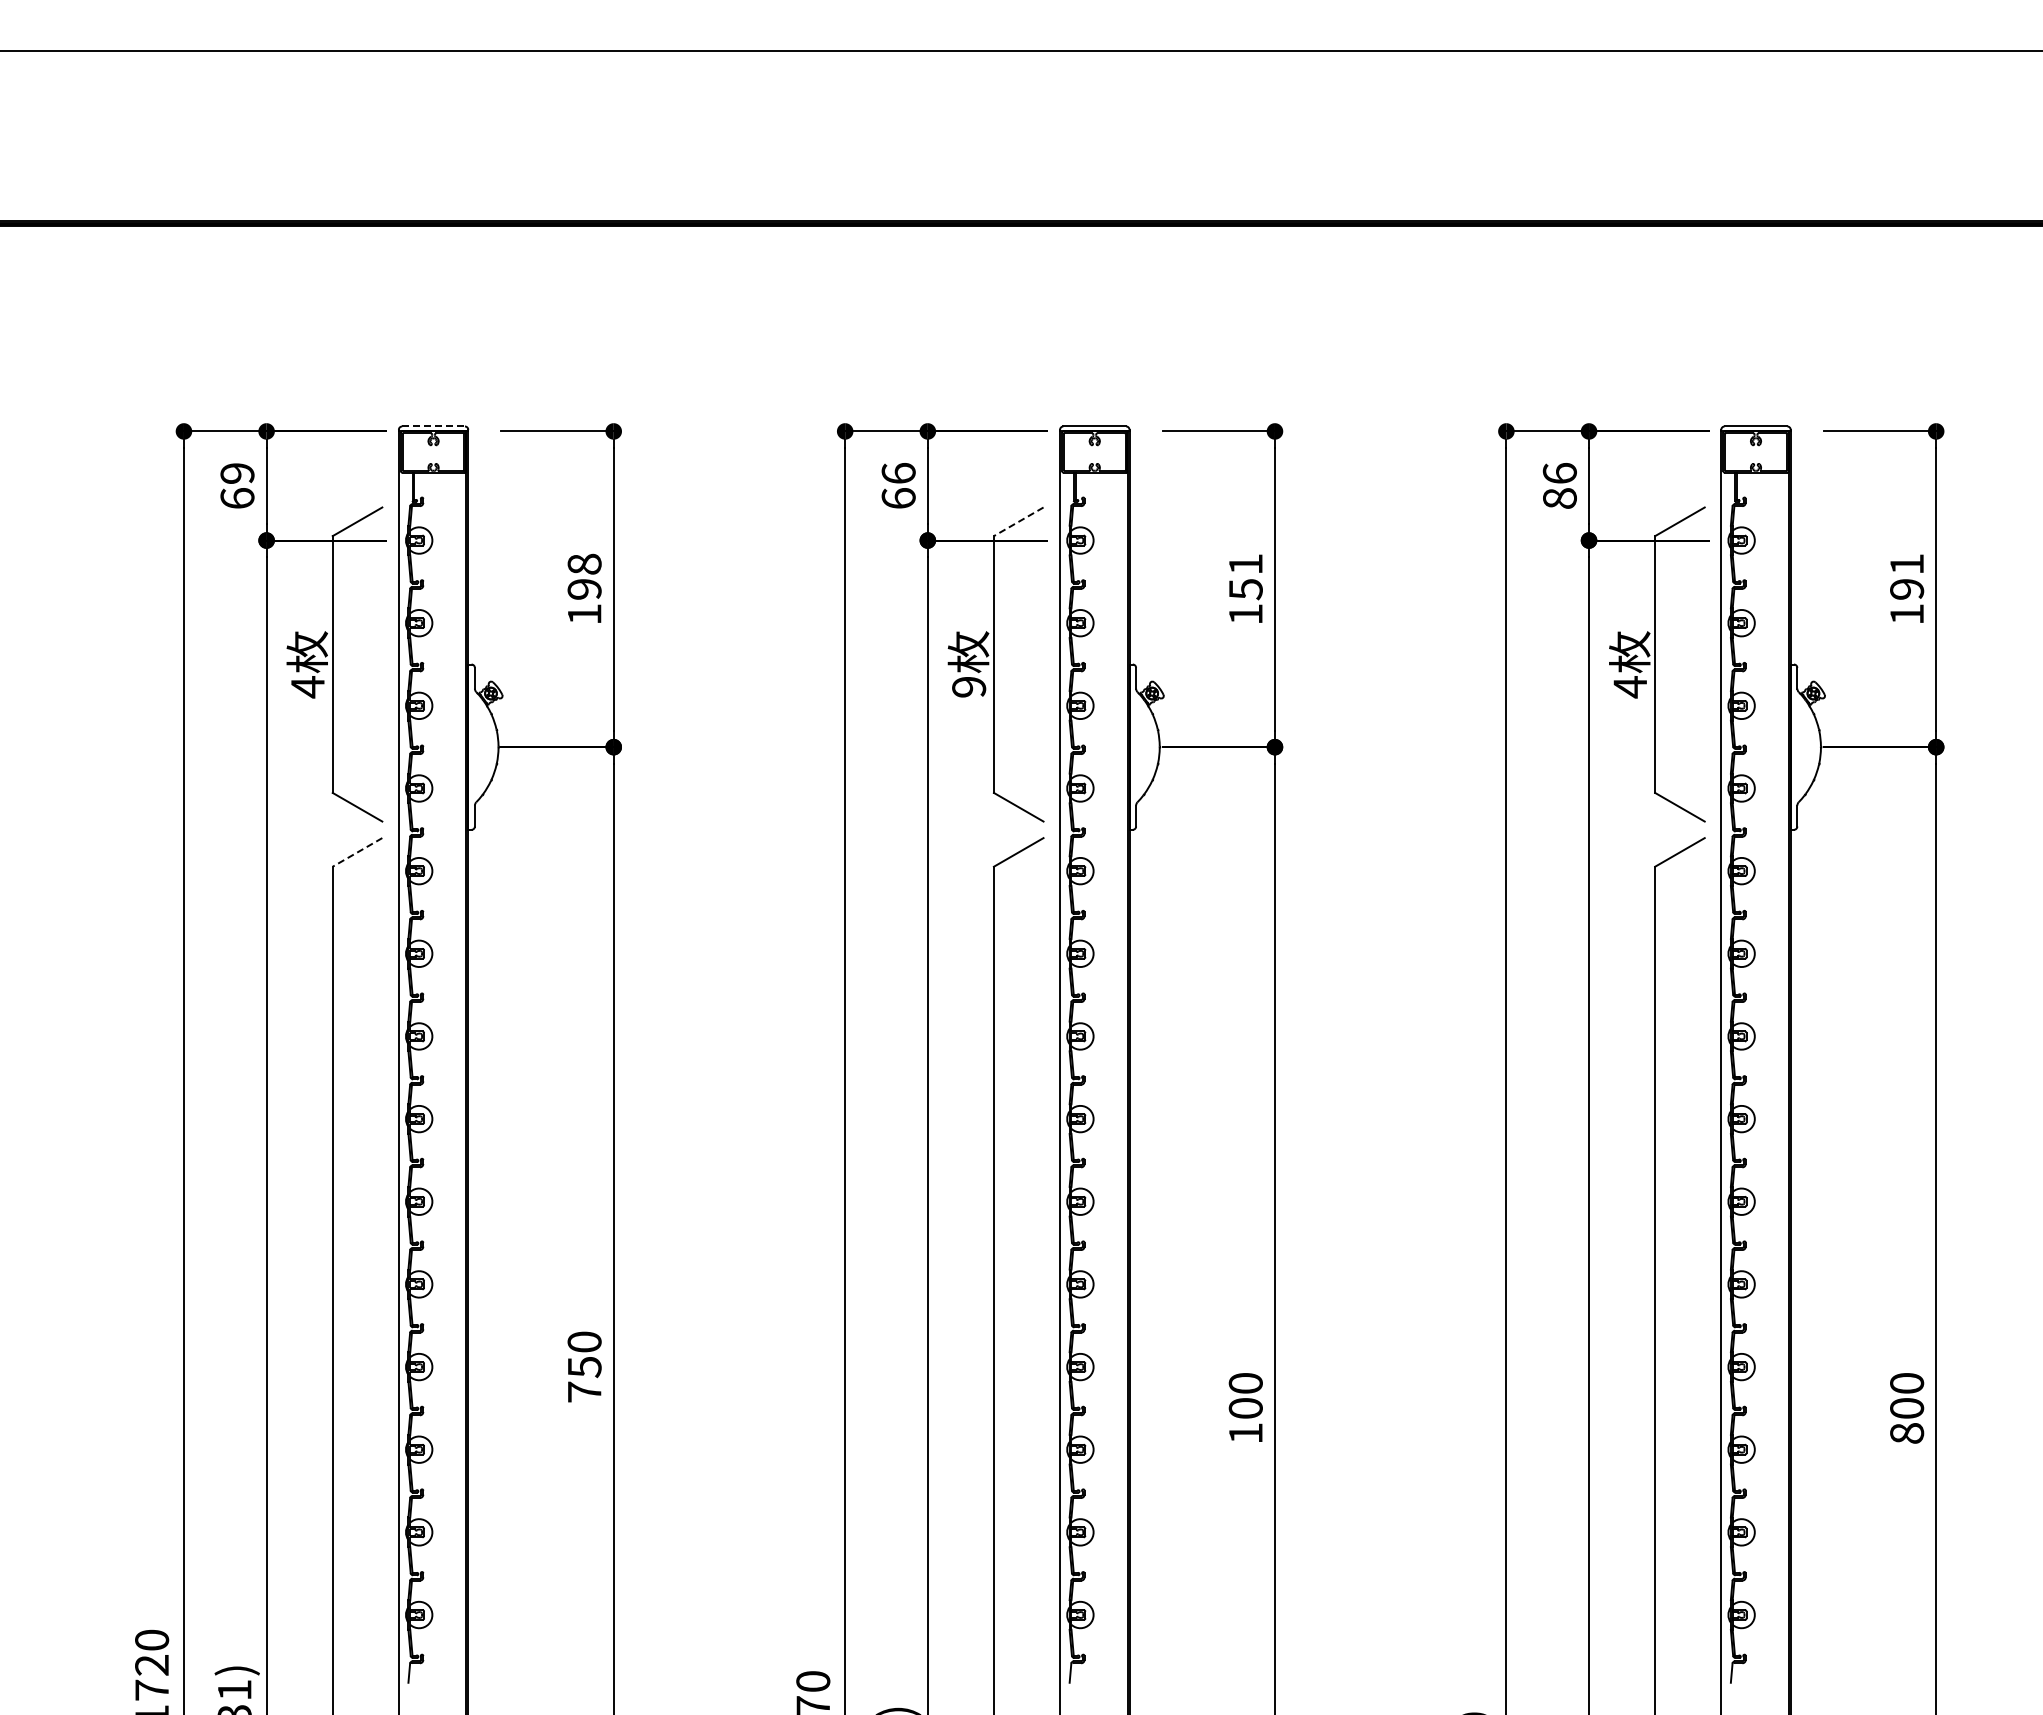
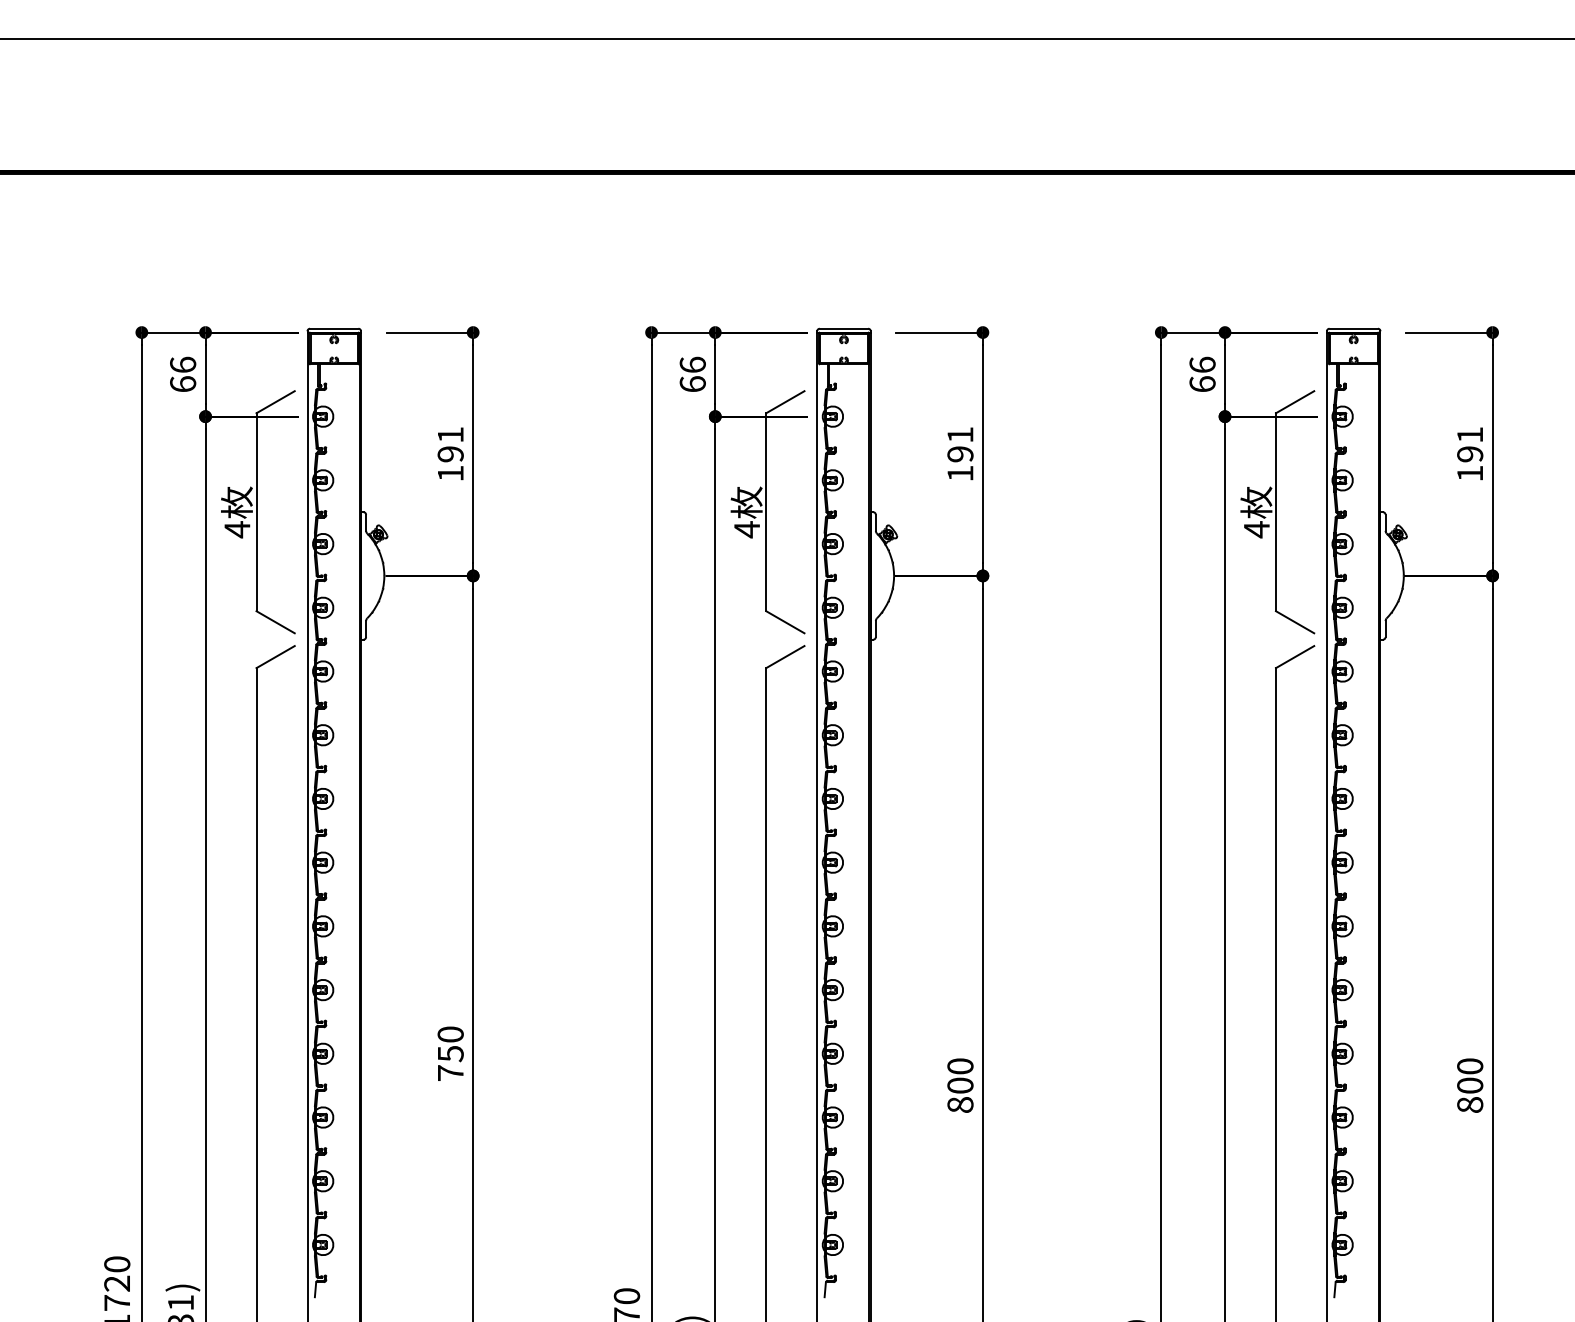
line: (434, 426) -> (334, 328), dashed -> solid
text: (237, 473) -> (183, 364), 69 -> 66
text: (1559, 498) -> (1202, 384), 86 -> 66
line: (1018, 521) -> (785, 401), dashed -> solid
text: (584, 563) -> (450, 434), 198 -> 191
text: (1245, 589) -> (960, 454), 151 -> 191
text: (969, 687) -> (747, 529), 9 -> 4
line: (357, 852) -> (275, 657), dashed -> solid
text: (1245, 1433) -> (960, 1105), 100 -> 800

